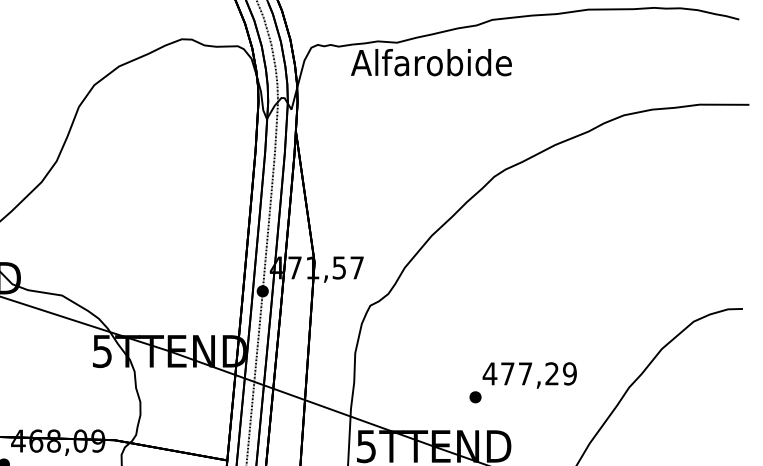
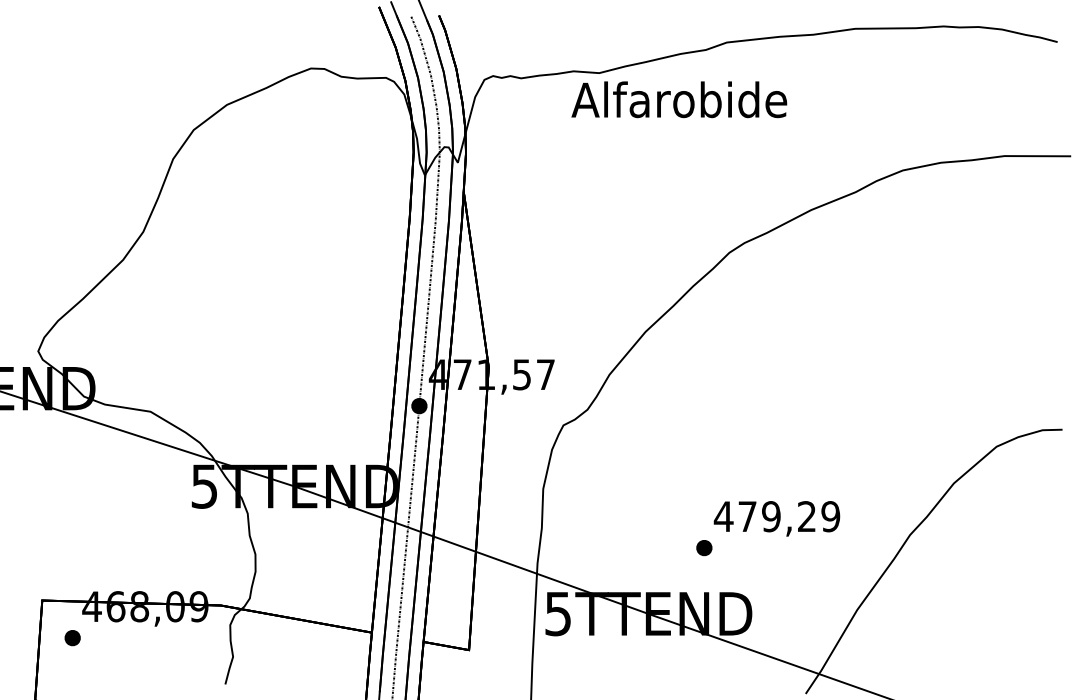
text: (431, 62) -> (679, 99), moved
text: (525, 373) -> (771, 516), 477,29 -> 479,29

